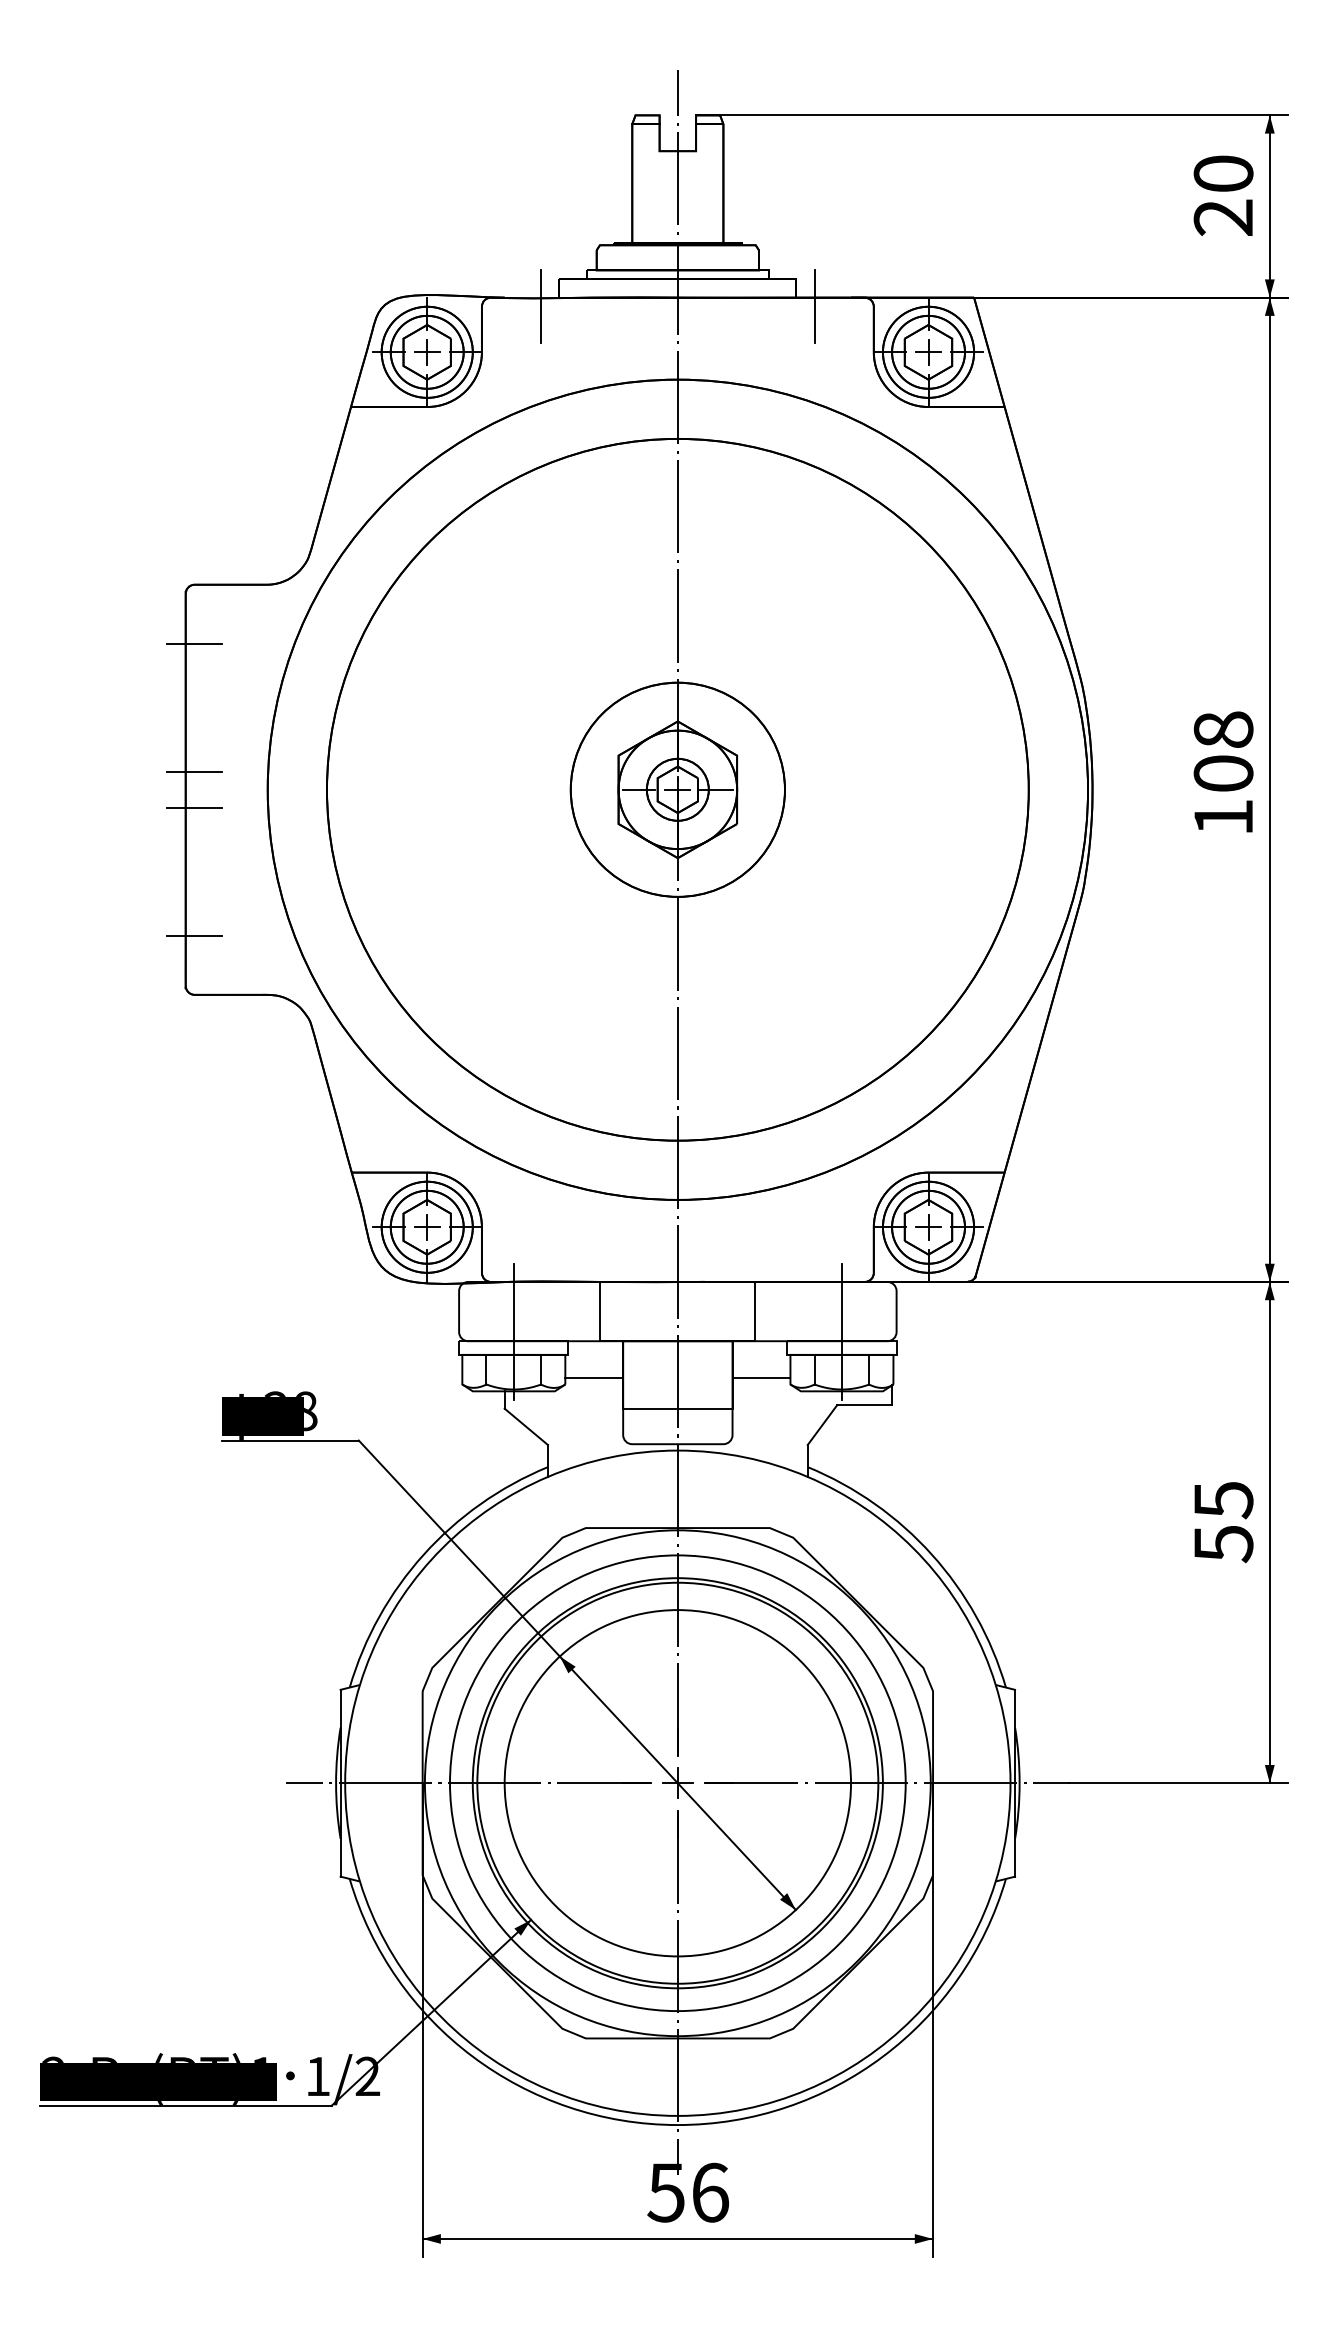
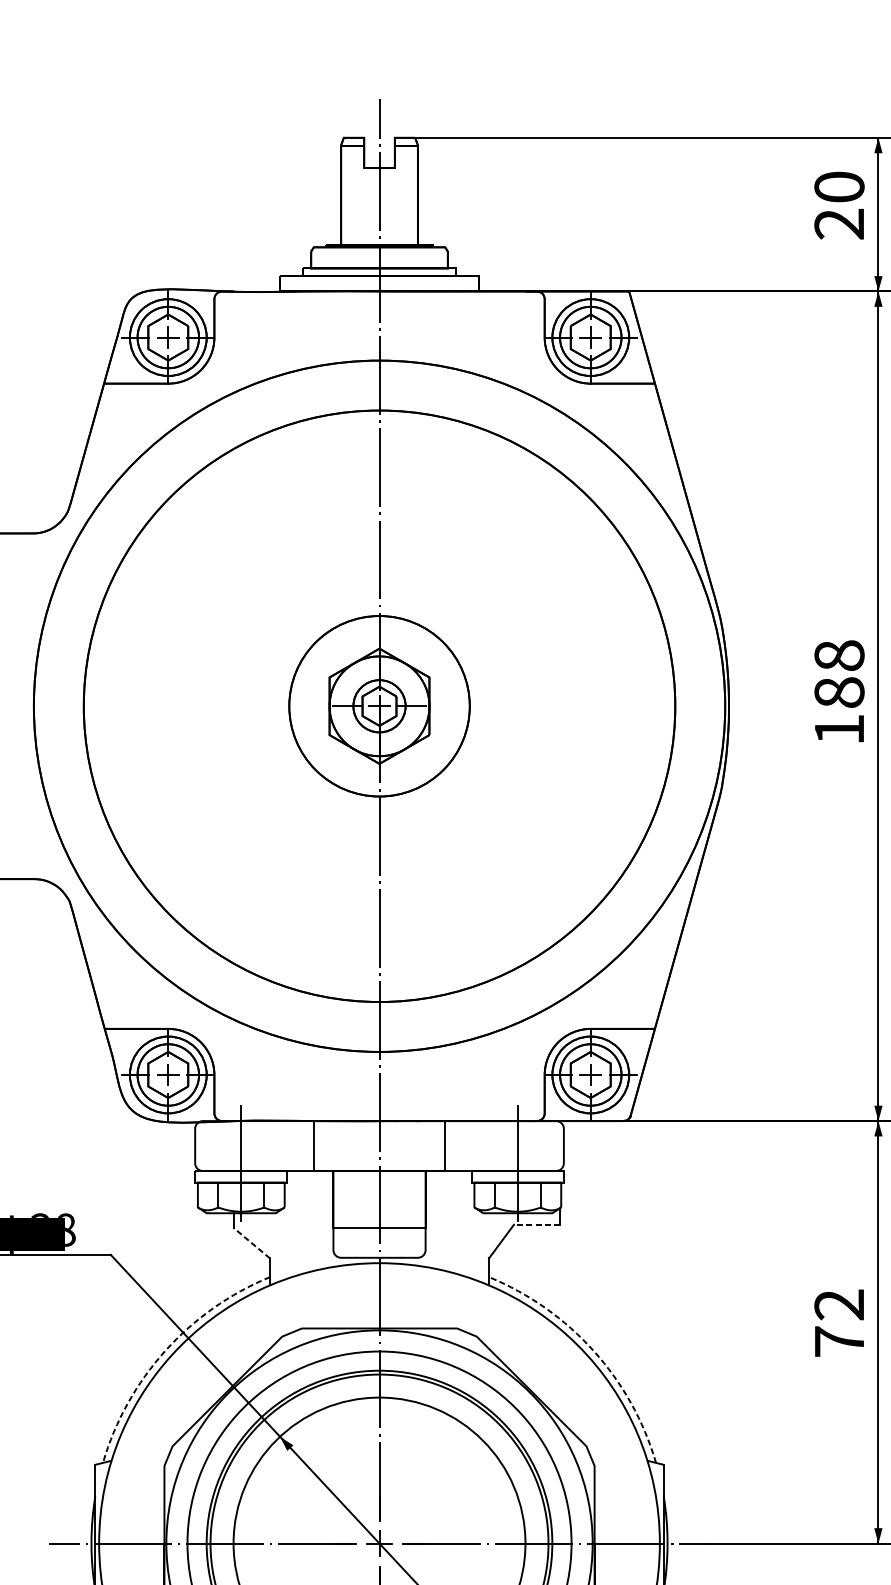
line: (541, 306) -> (264, 298), removed
line: (814, 306) -> (494, 298), removed
text: (1223, 773) -> (839, 692), 108 -> 188
line: (594, 1377) -> (309, 1201), removed
line: (761, 1377) -> (450, 1201), removed
line: (864, 1405) -> (536, 1225), solid -> dashed
line: (525, 1426) -> (251, 1242), solid -> dashed
text: (1223, 1522) -> (839, 1323), 55 -> 72
arc: (423, 1554) -> (165, 1350), solid -> dashed
arc: (931, 1554) -> (593, 1350), solid -> dashed

